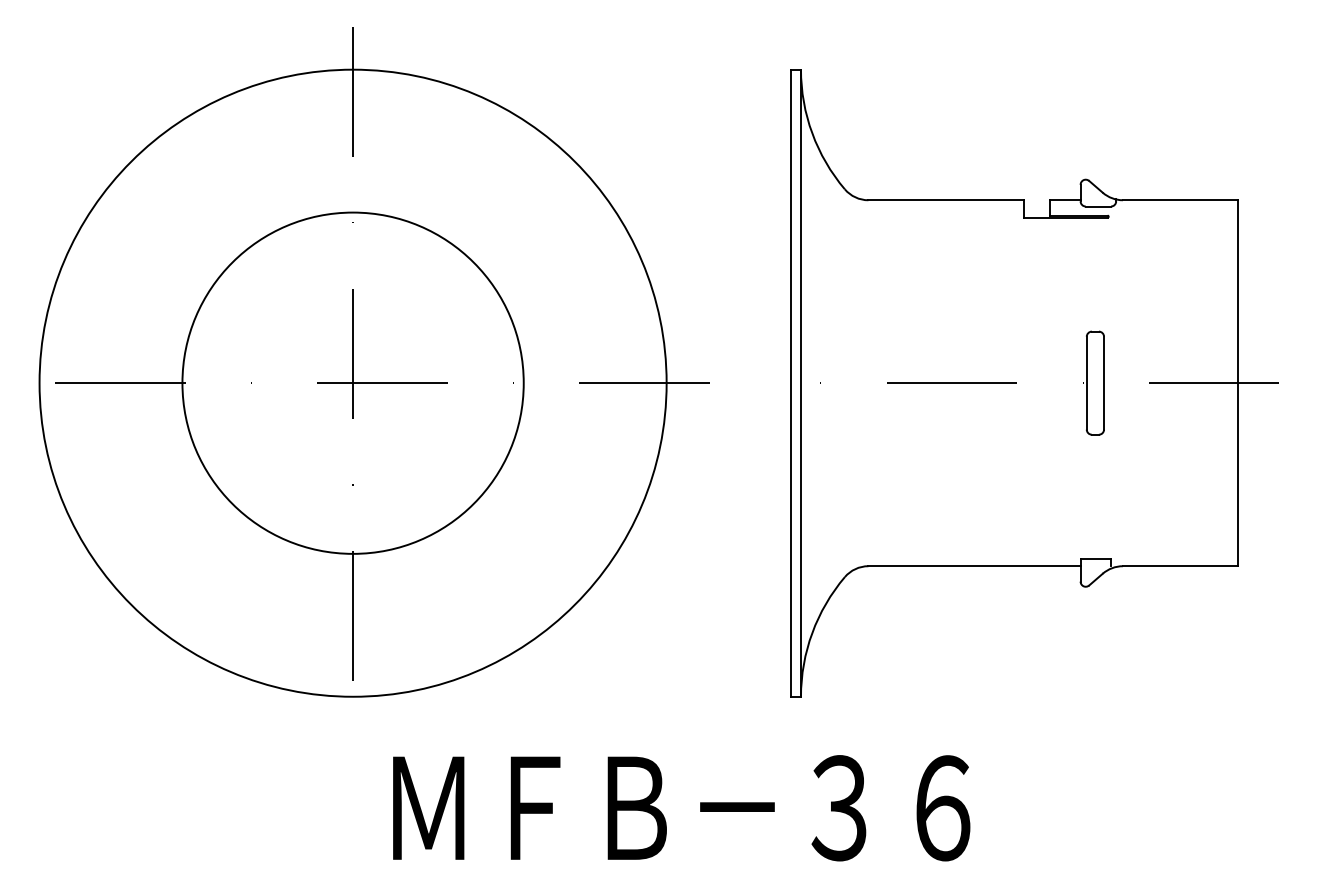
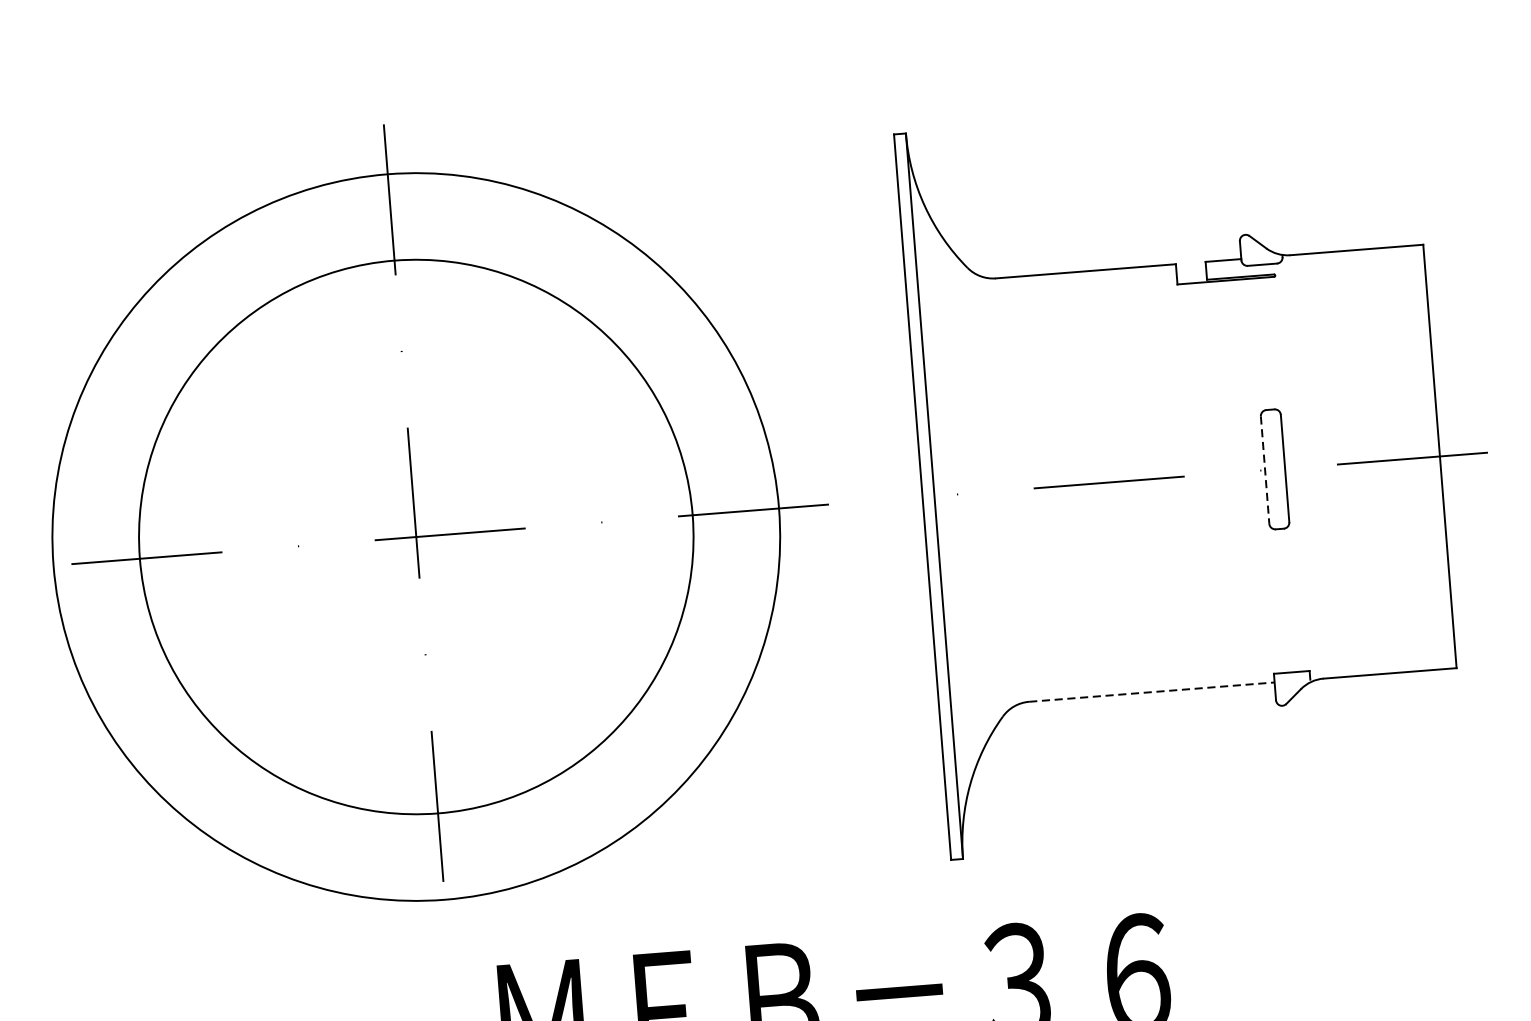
circle: (352, 382) -> (415, 536), size x1.4
line: (1086, 383) -> (1264, 470), solid -> dashed
line: (975, 566) -> (1153, 692), solid -> dashed

